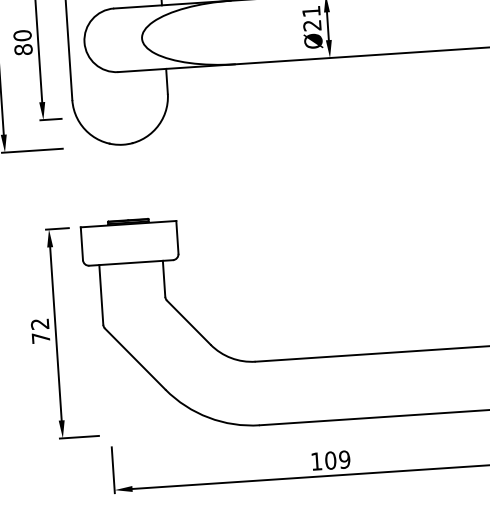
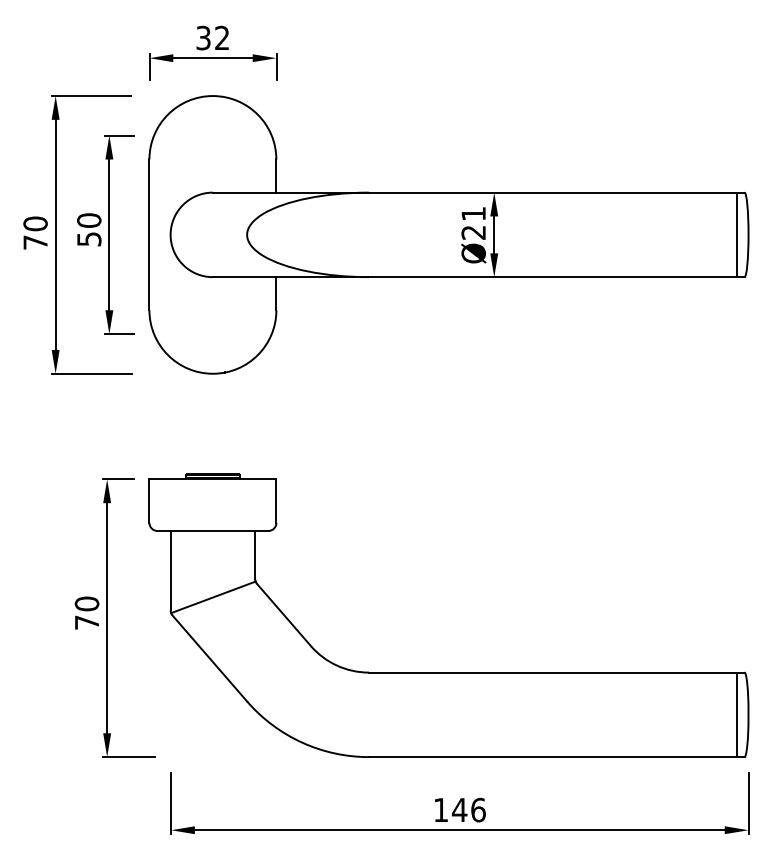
text: (23, 49) -> (89, 239), 80 -> 50
line: (134, 312) -> (213, 597), added
text: (39, 323) -> (86, 603), 72 -> 70
text: (337, 459) -> (468, 809), 109 -> 146

